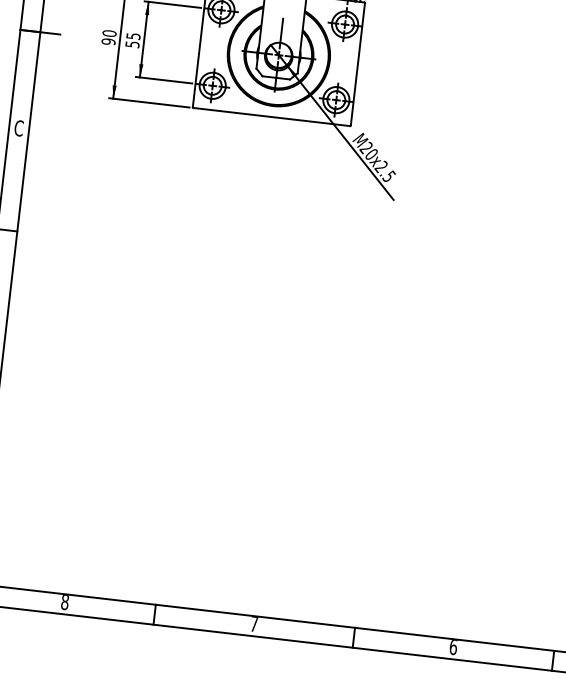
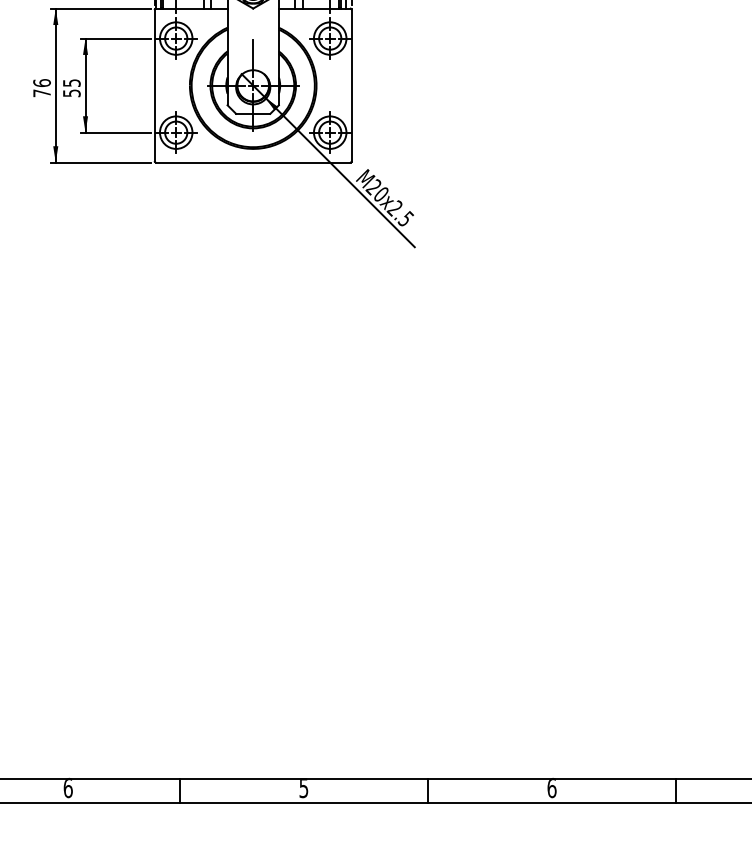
text: (108, 37) -> (41, 88), 90 -> 76
text: (64, 603) -> (67, 789), 8 -> 6
text: (253, 625) -> (303, 789), 7 -> 5

